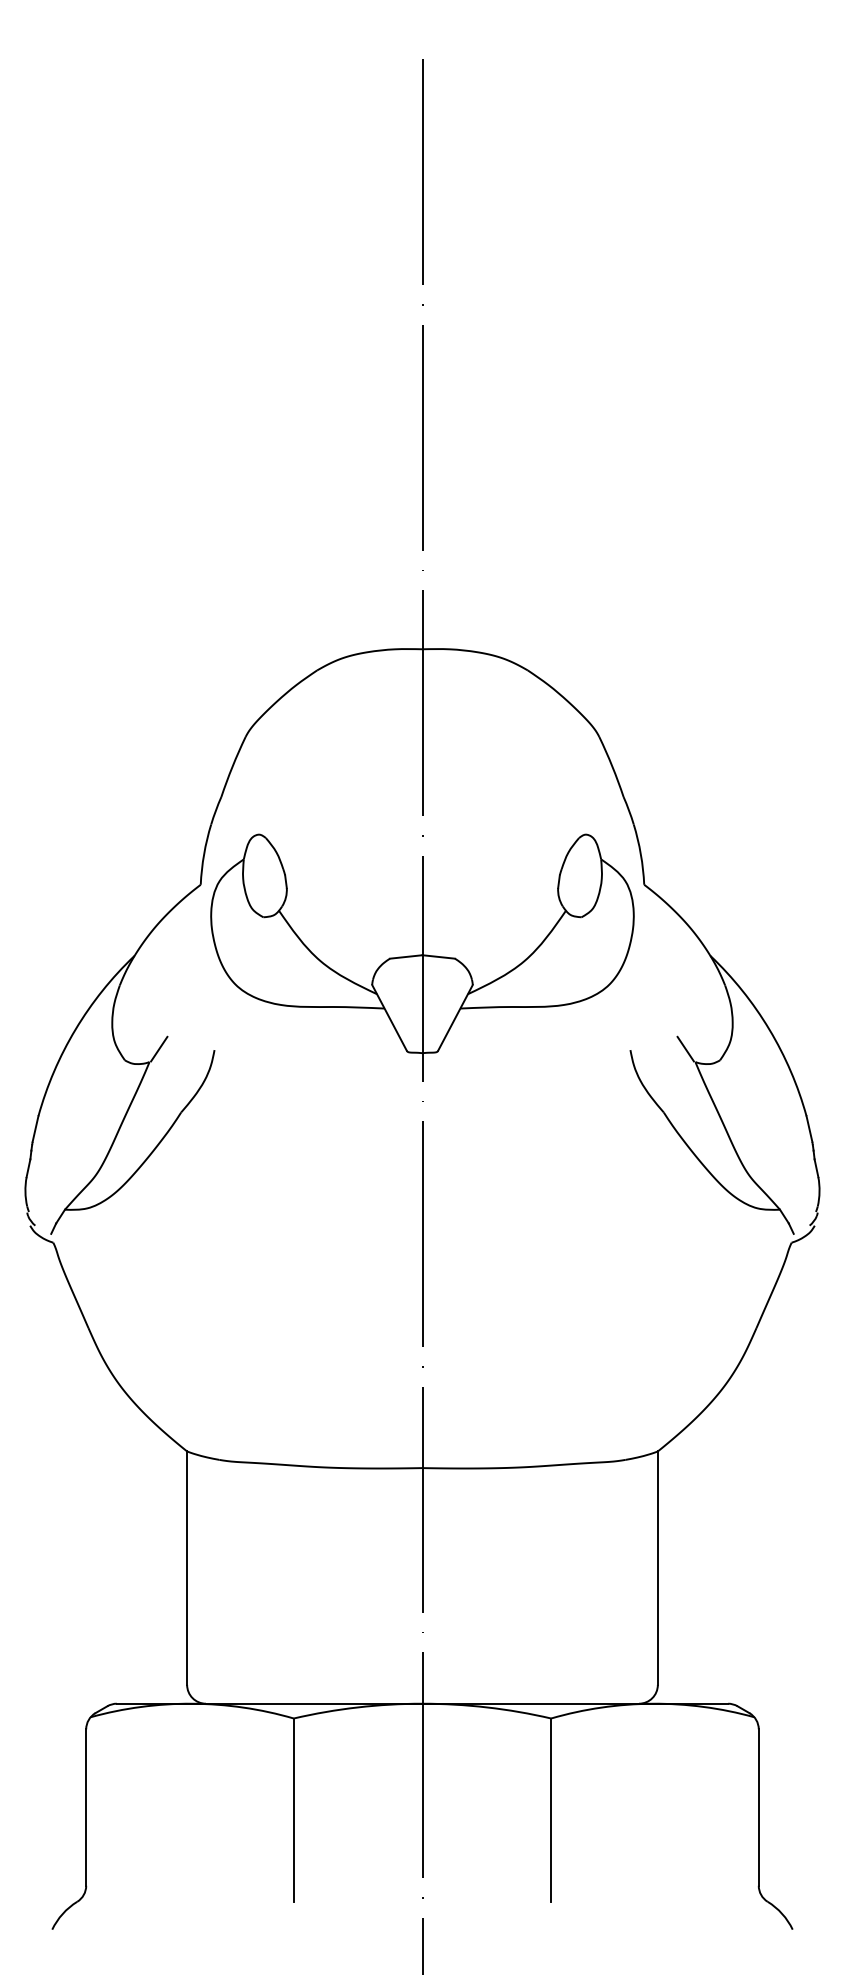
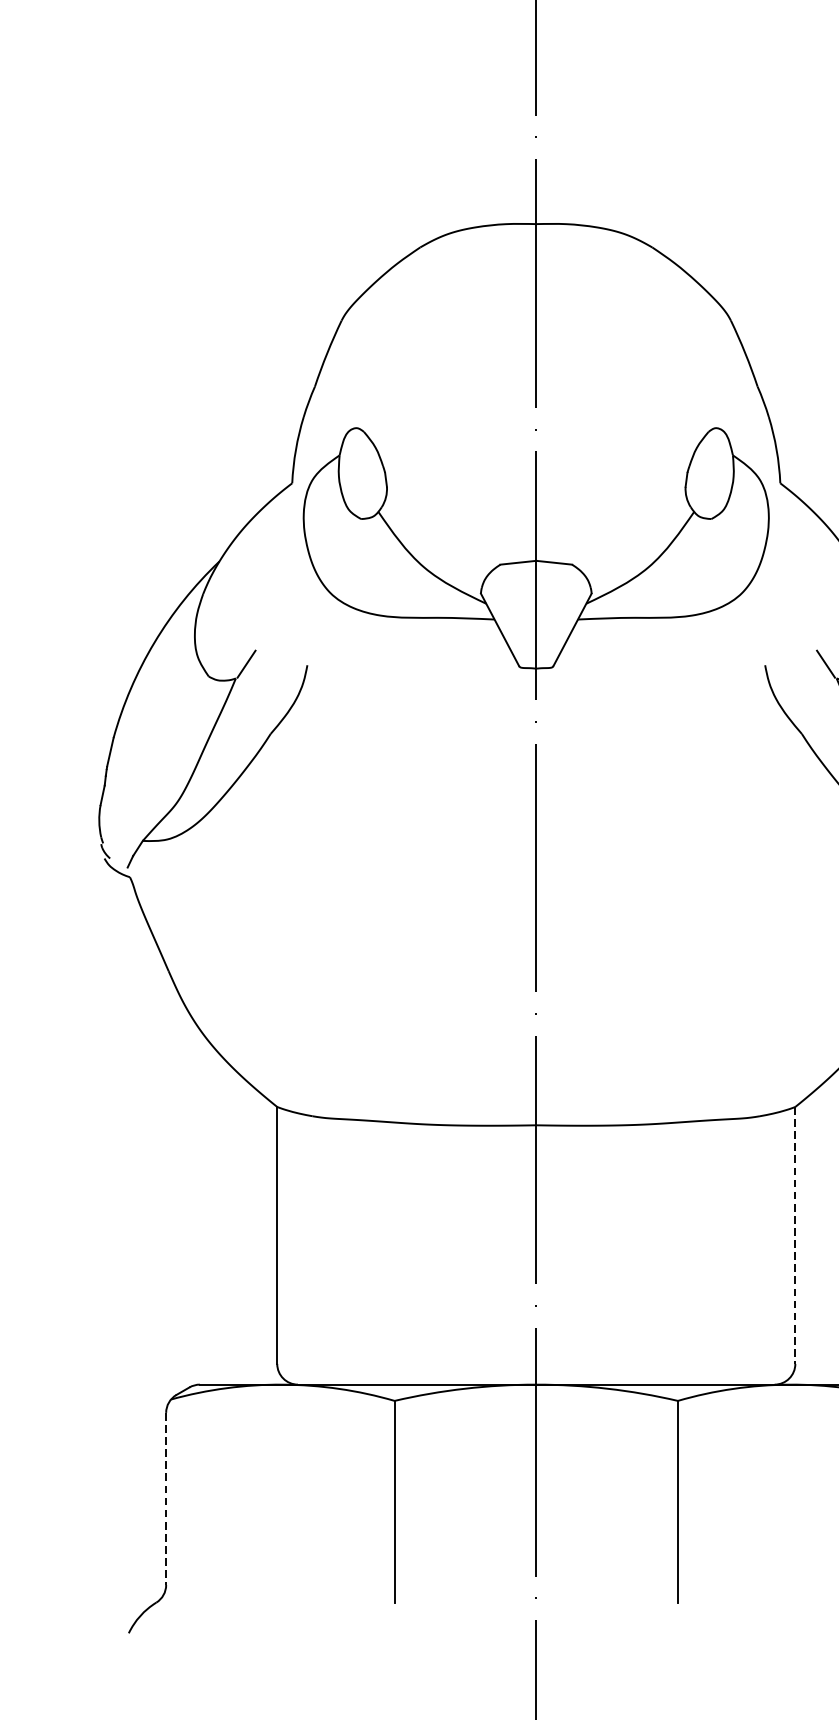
line: (657, 1568) -> (794, 1235), solid -> dashed
line: (86, 1808) -> (166, 1499), solid -> dashed

